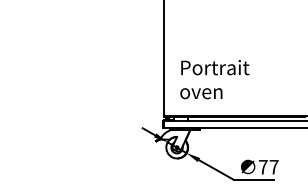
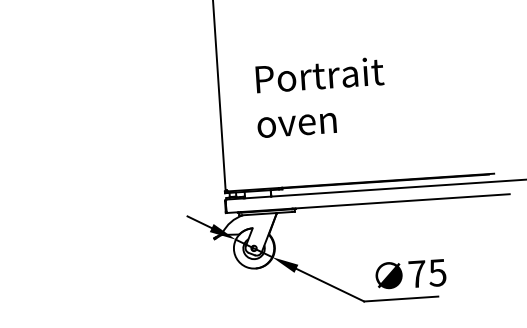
text: (214, 79) -> (319, 97), moved
text: (273, 167) -> (436, 273), 77 -> 75

